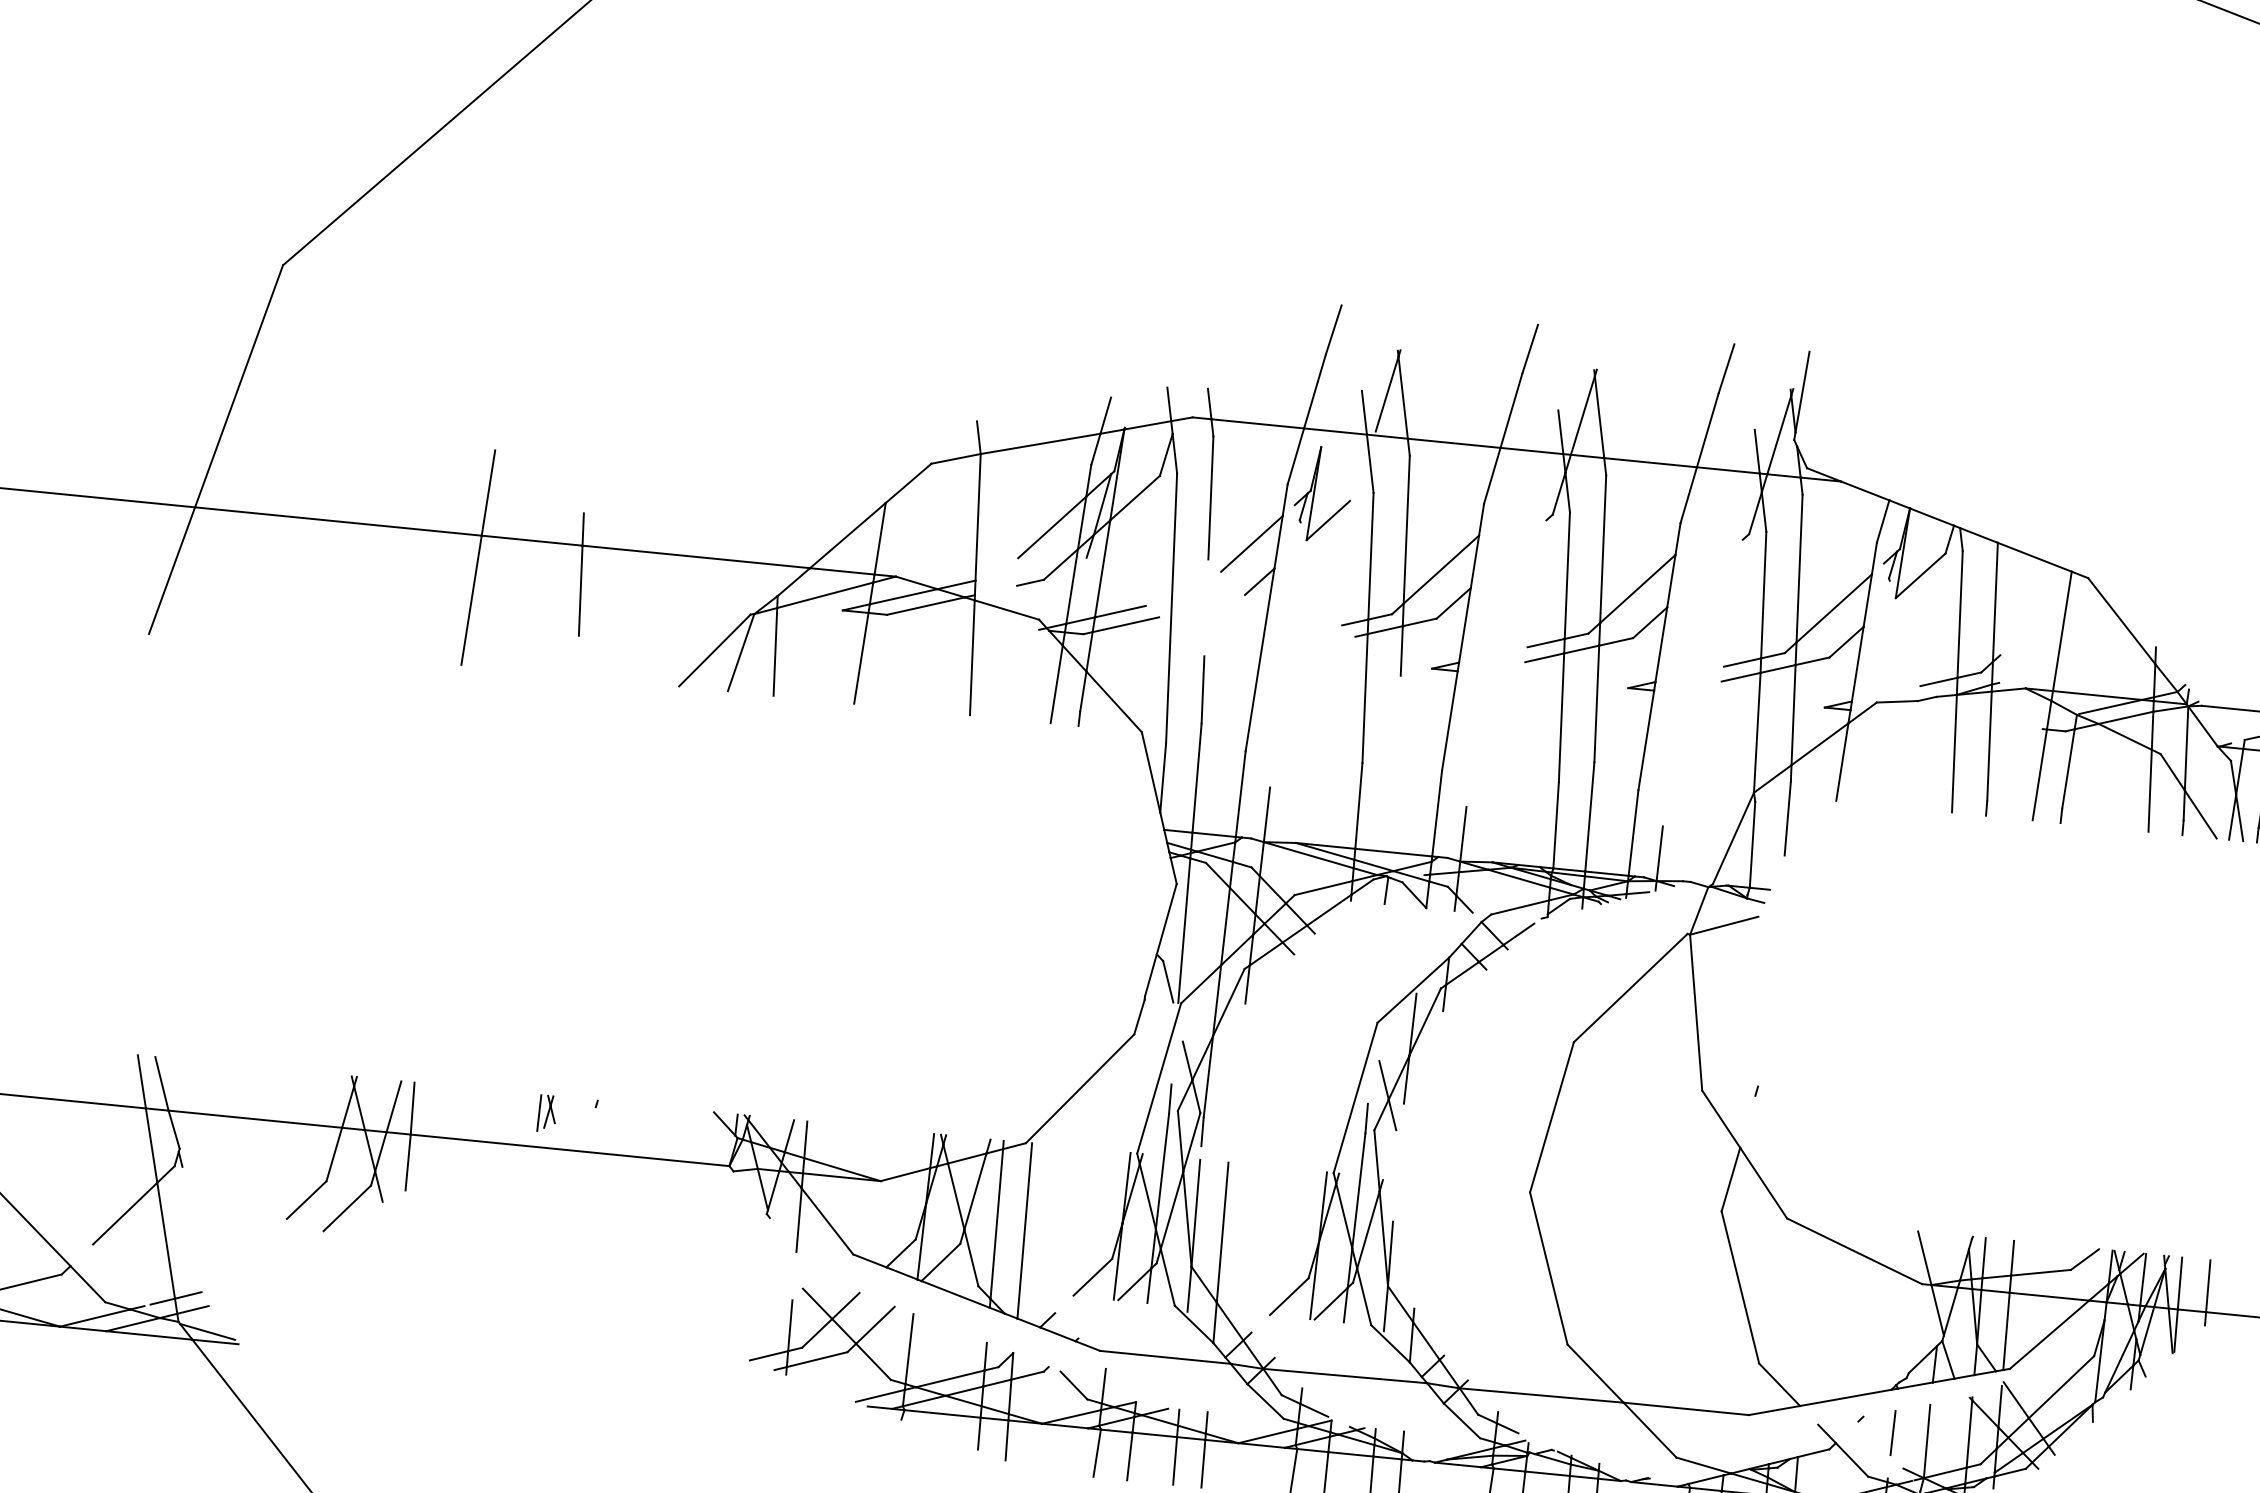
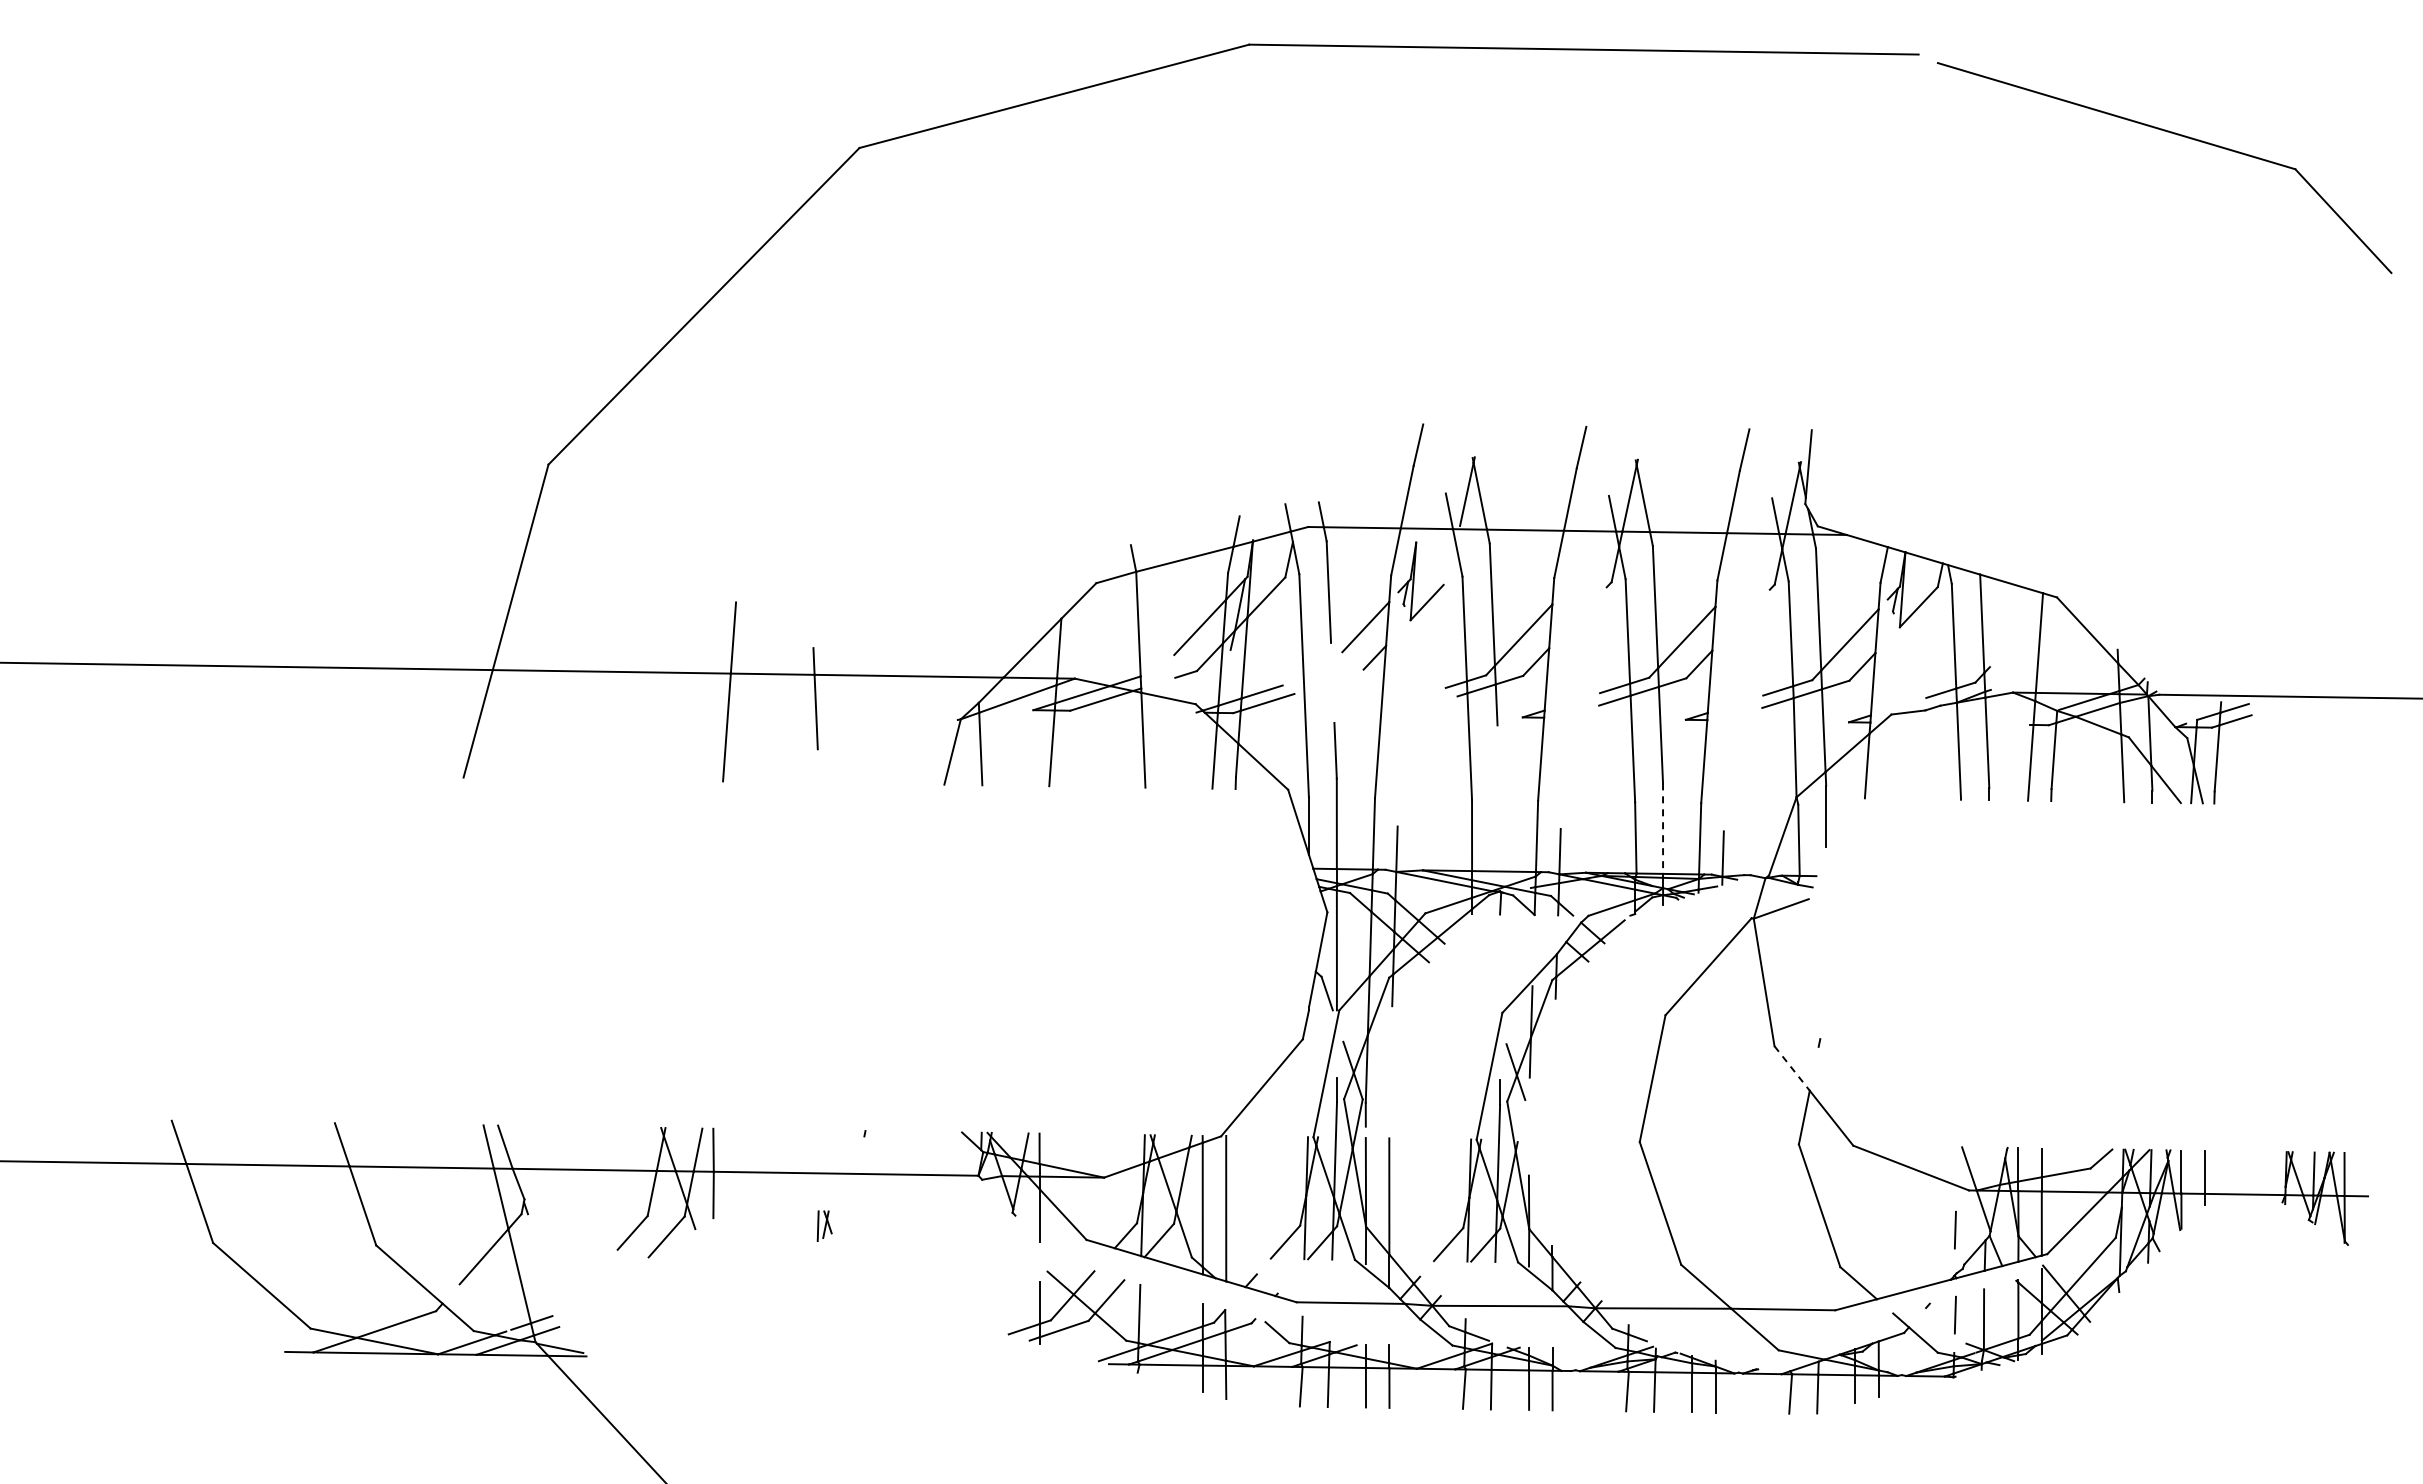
line: (714, 649) -> (930, 751), removed
line: (1590, 818) -> (1663, 829), solid -> dashed
part: (546, 1112) -> (824, 1225), moved
line: (1721, 1119) -> (1792, 1068), solid -> dashed
line: (1901, 1329) -> (1955, 1229), added

